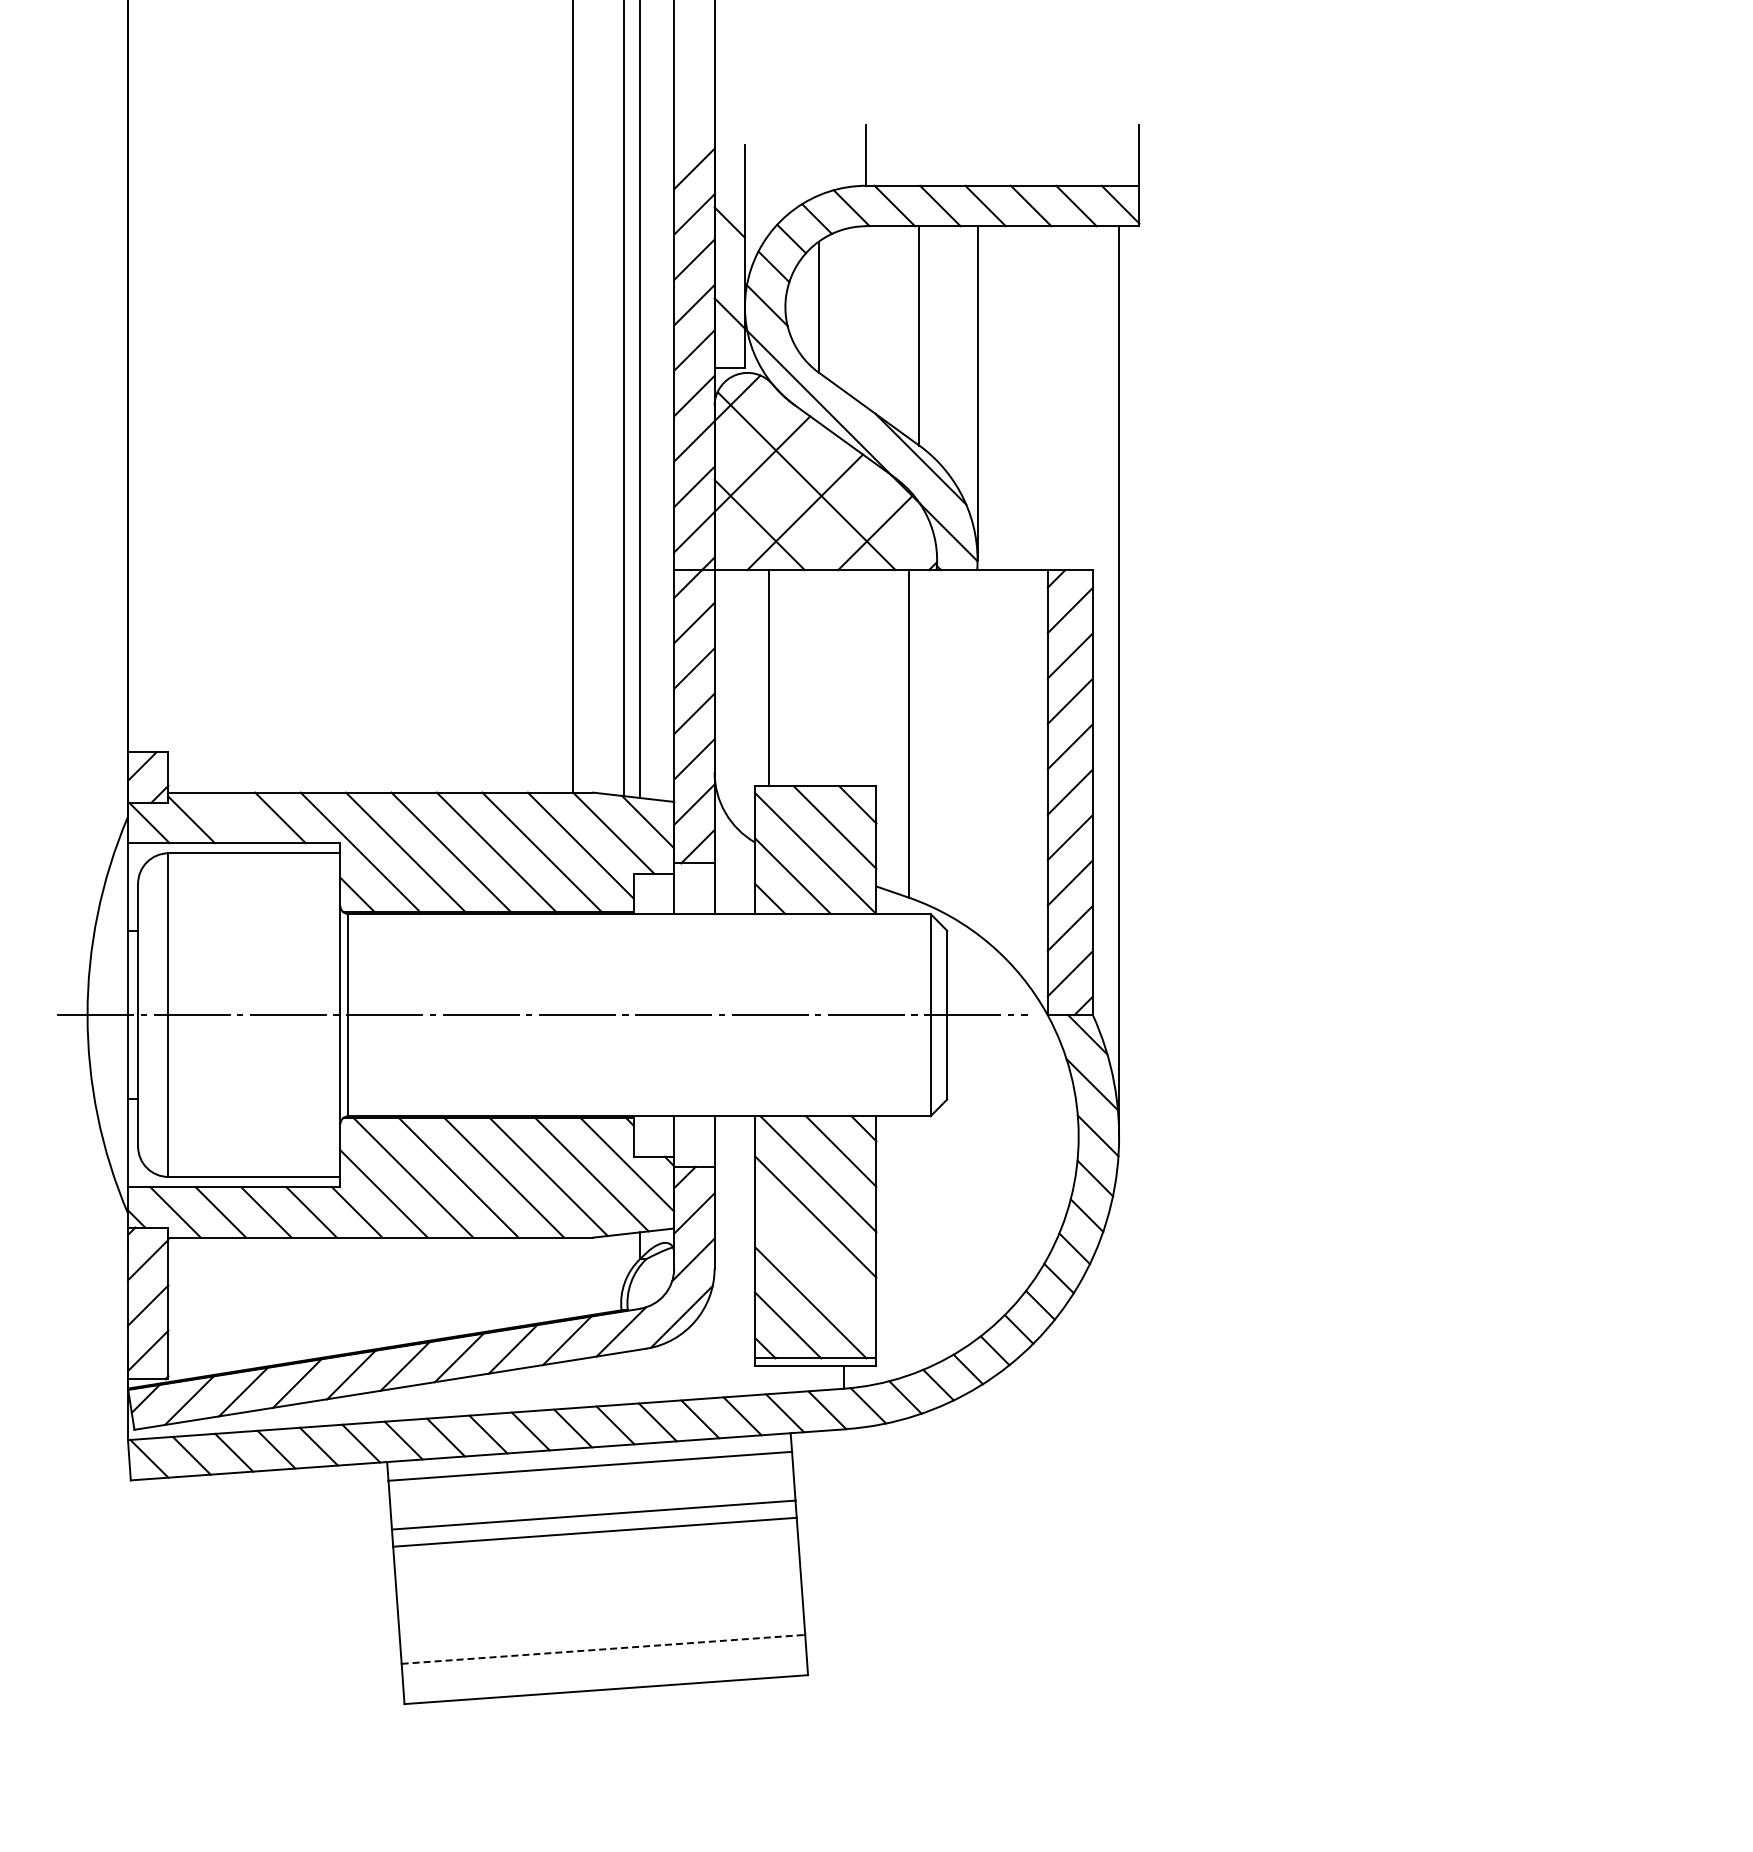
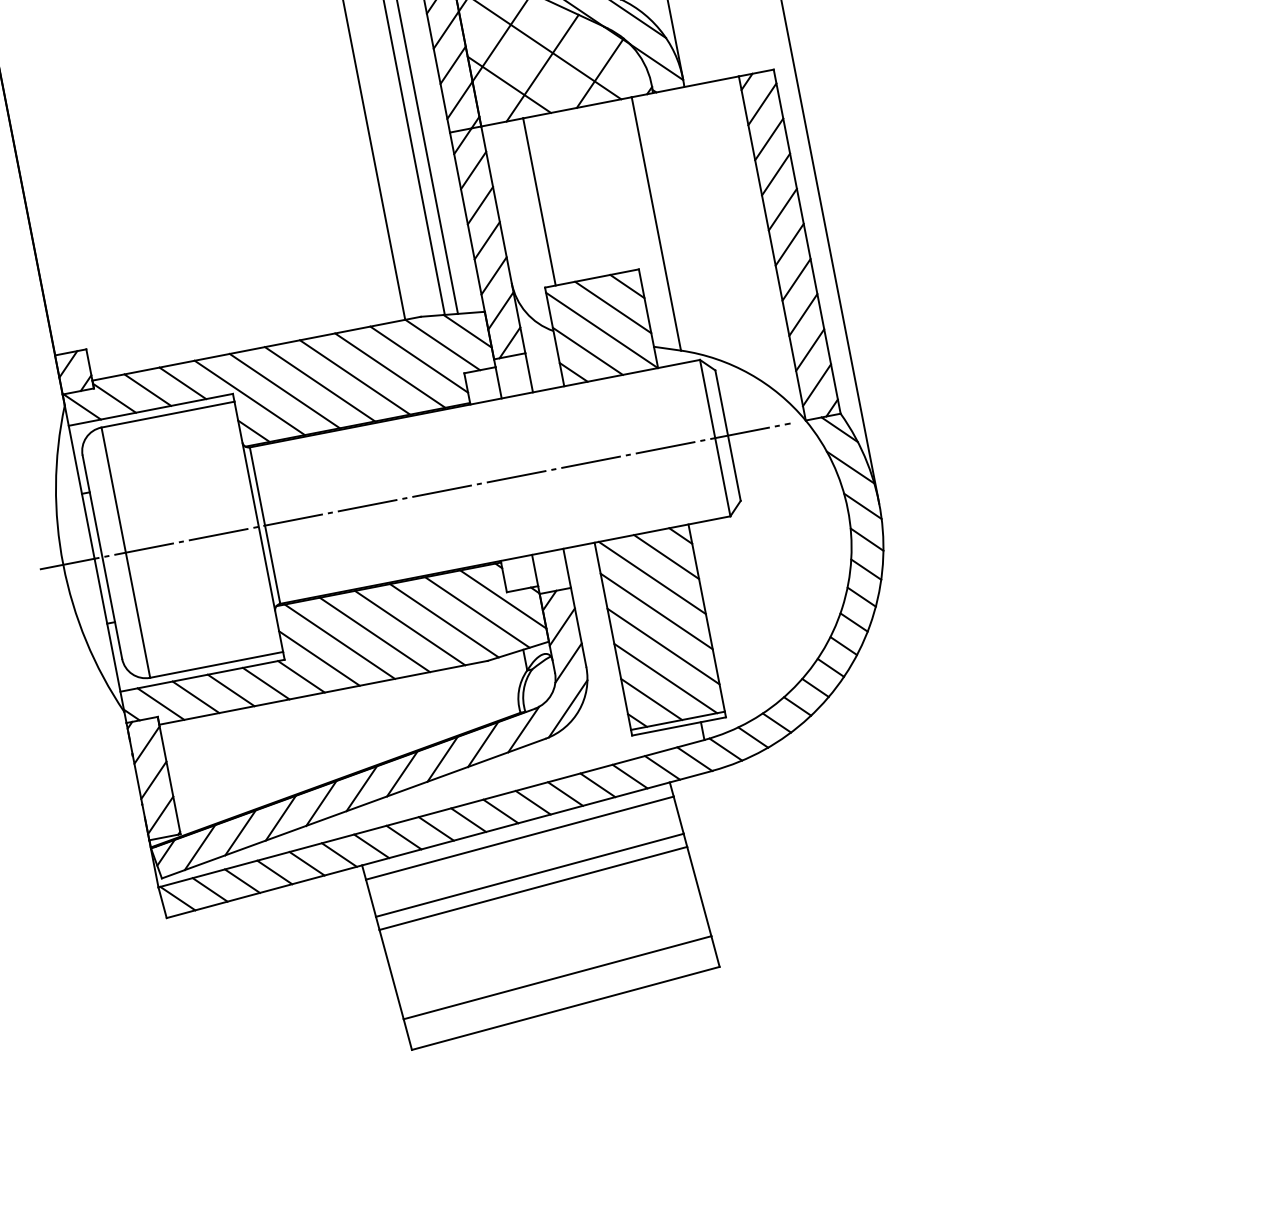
line: (234, 817) -> (147, 389), added
line: (815, 1262) -> (663, 646), added
line: (603, 1649) -> (557, 977), dashed -> solid

